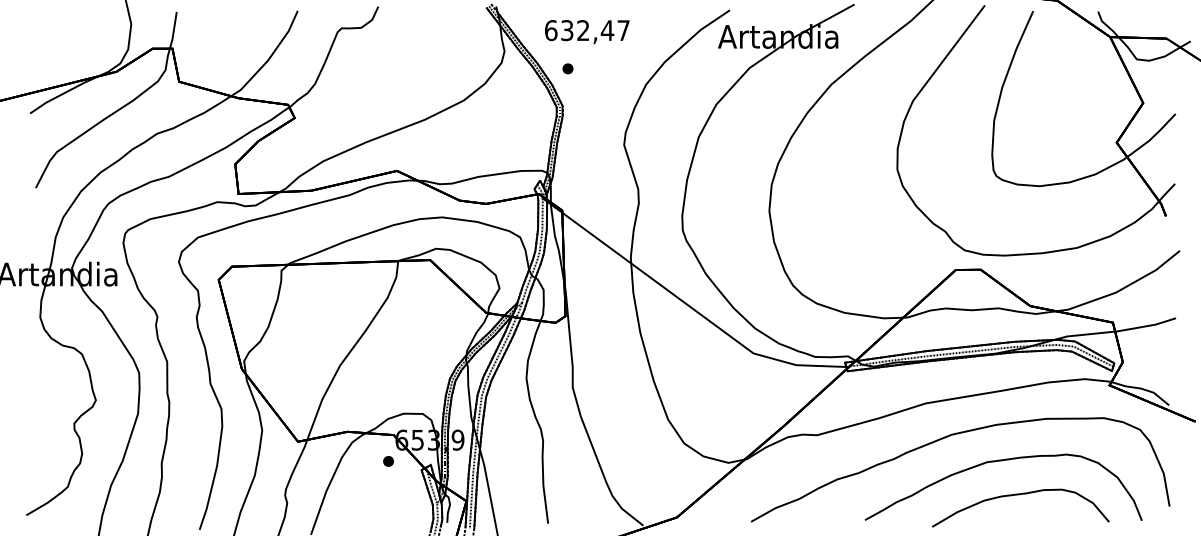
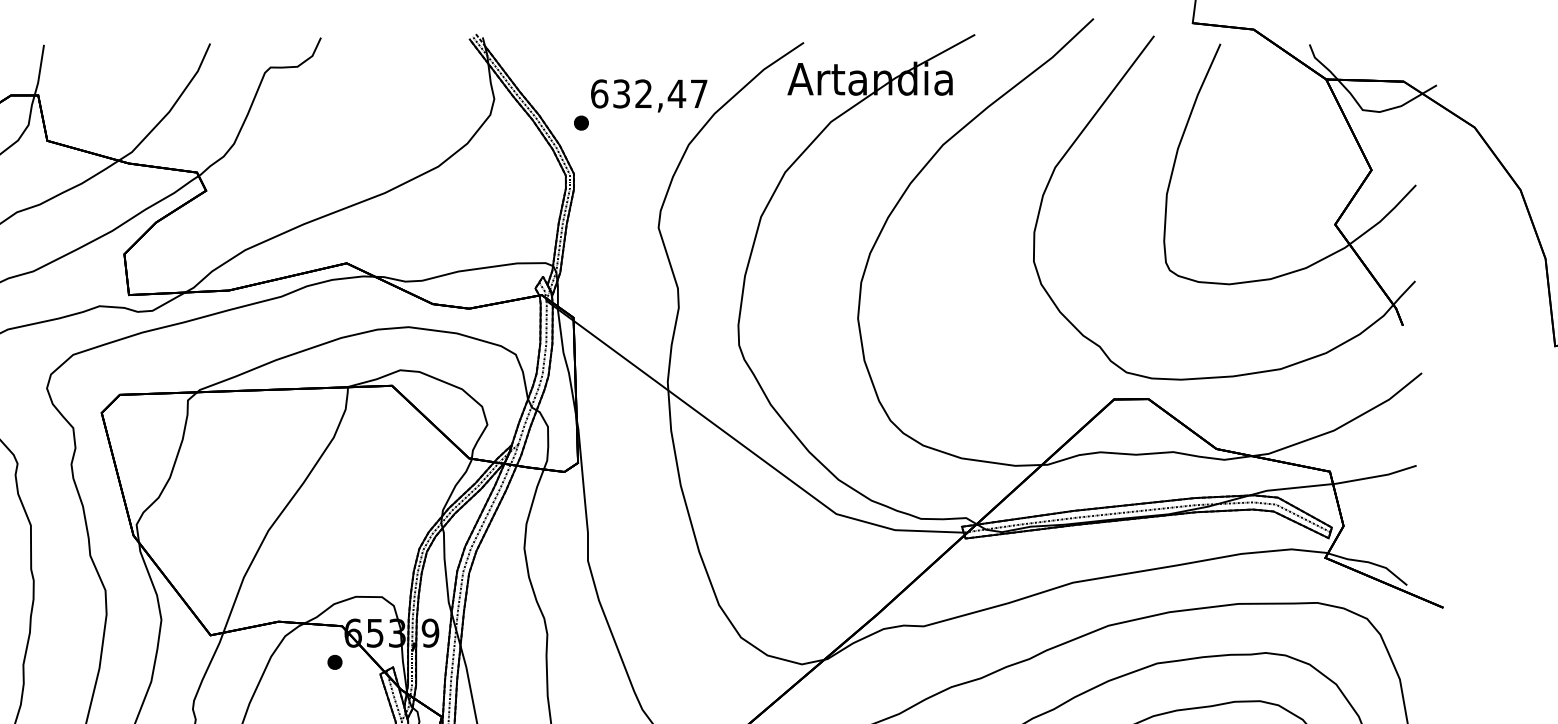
text: (587, 32) -> (649, 96), moved

